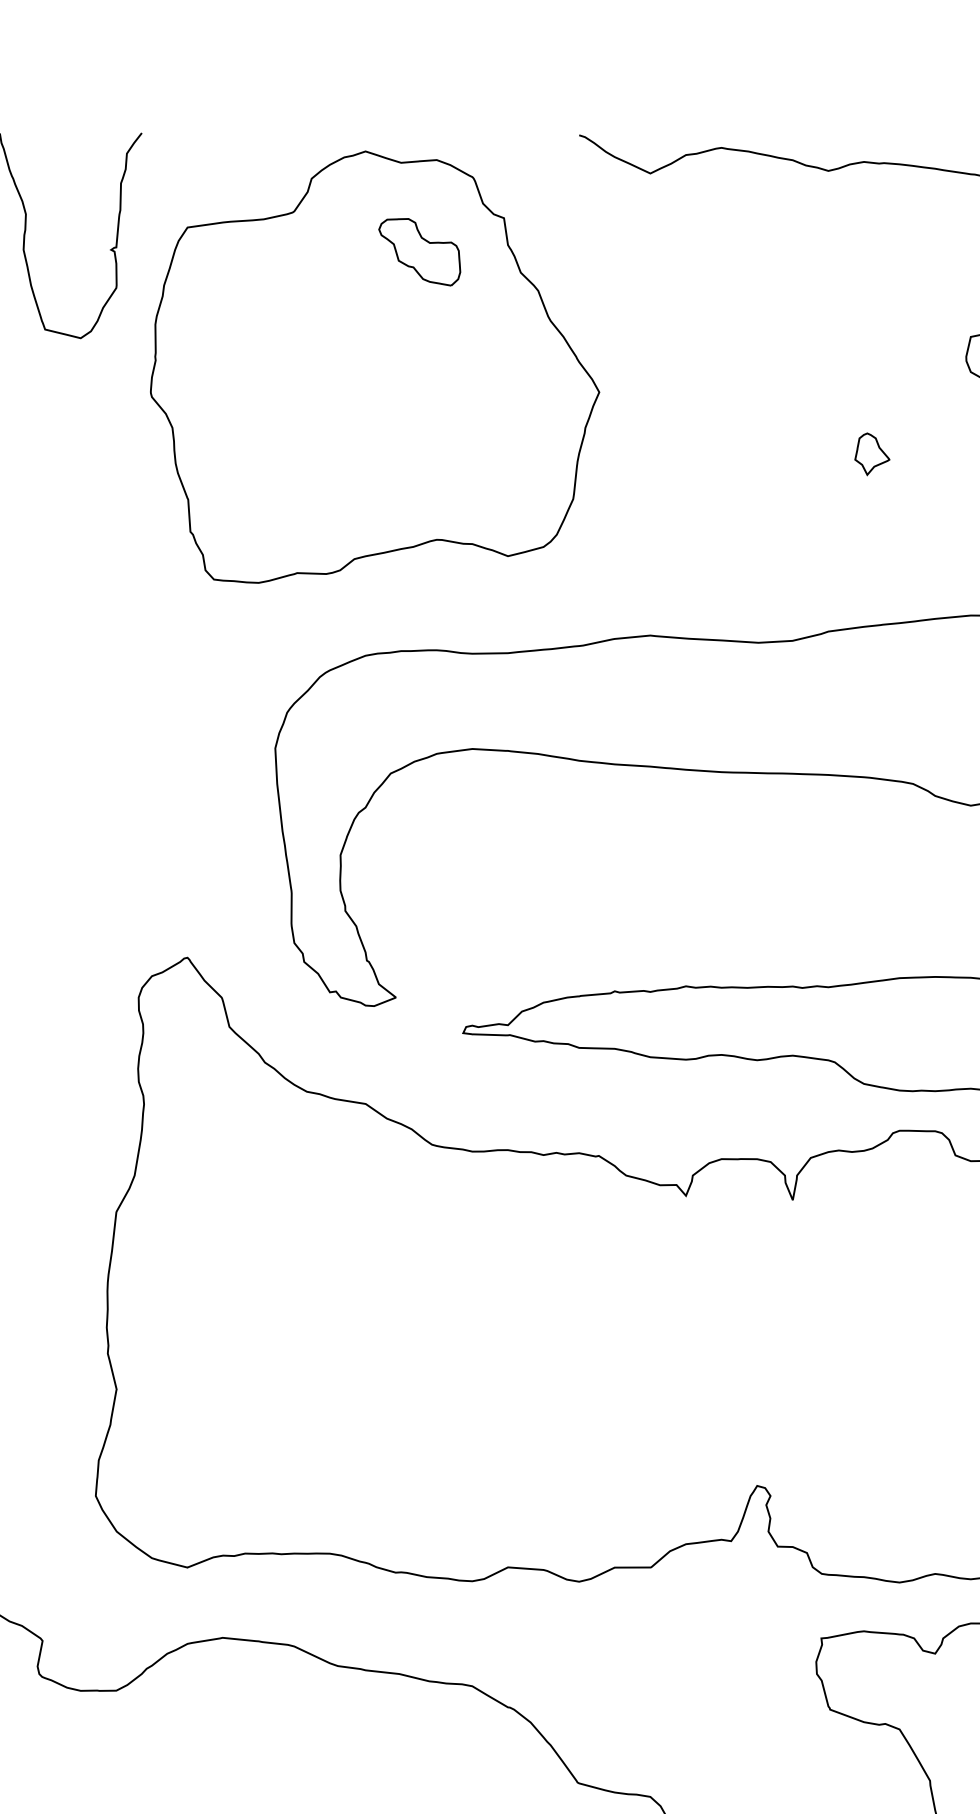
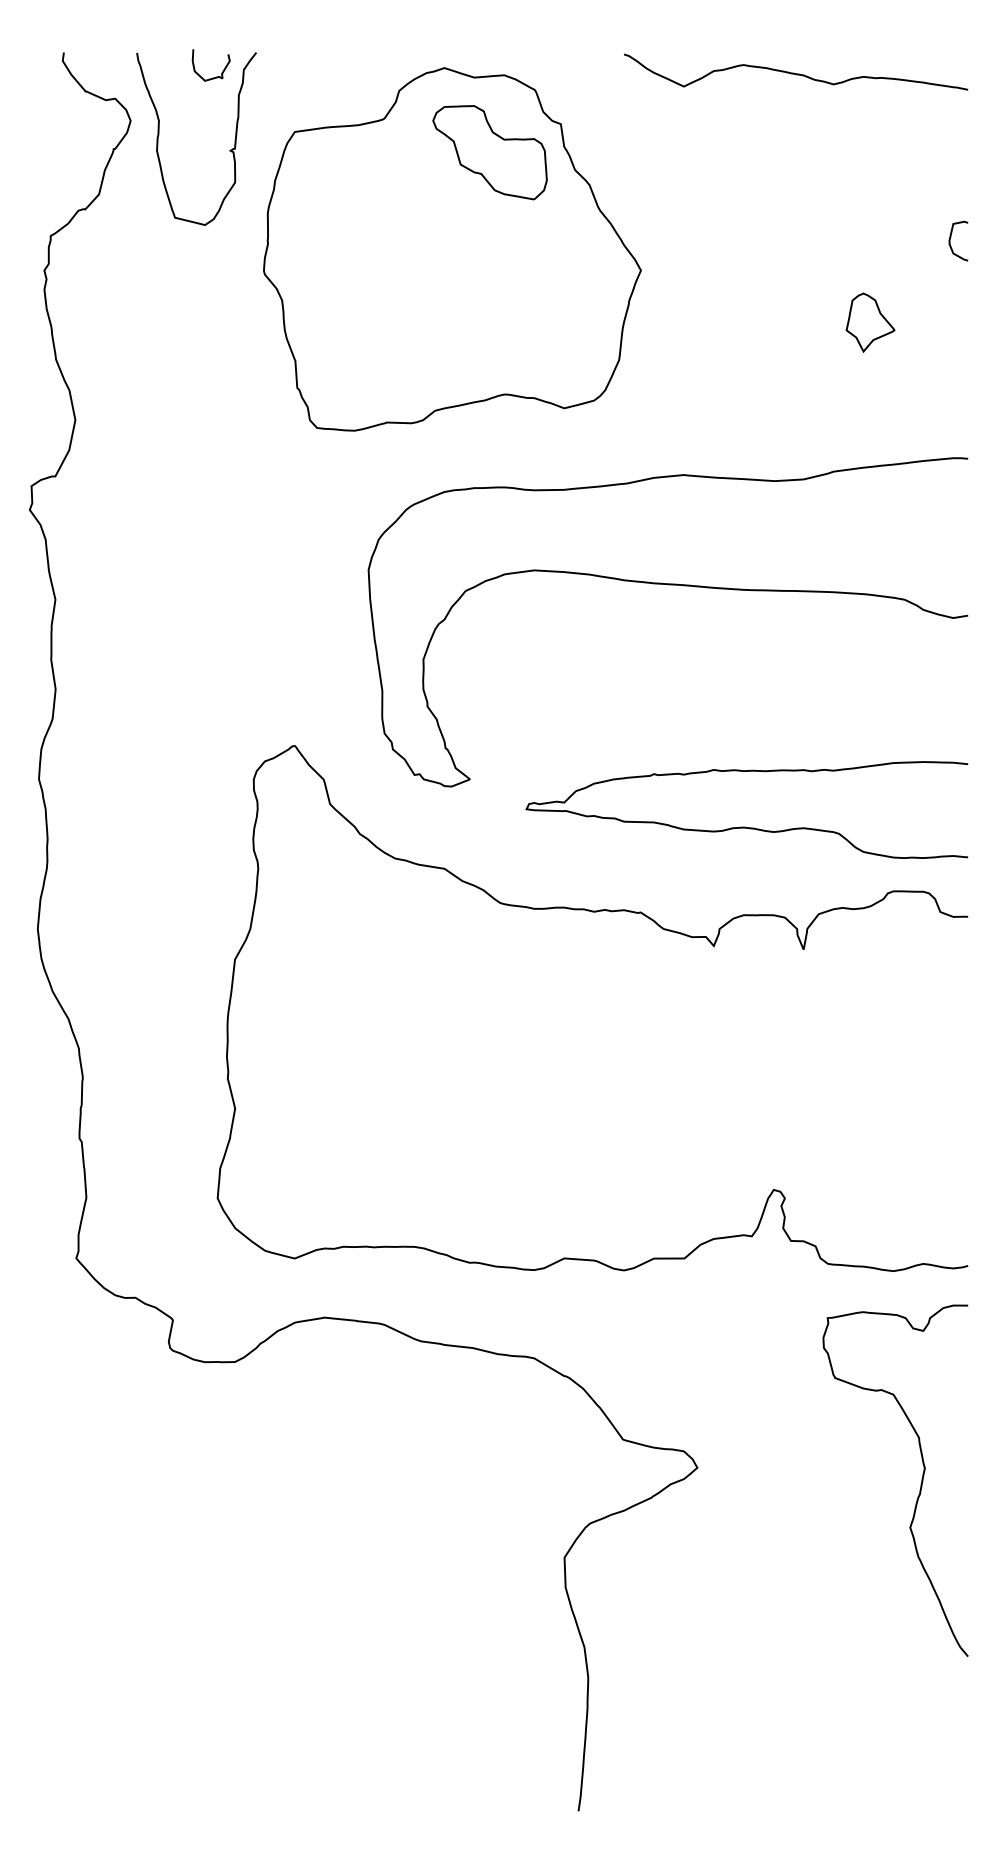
curve: (89, 162) -> (212, 77), added
part: (419, 251) -> (489, 152), size x1.67
part: (872, 454) -> (870, 322), size x1.67

